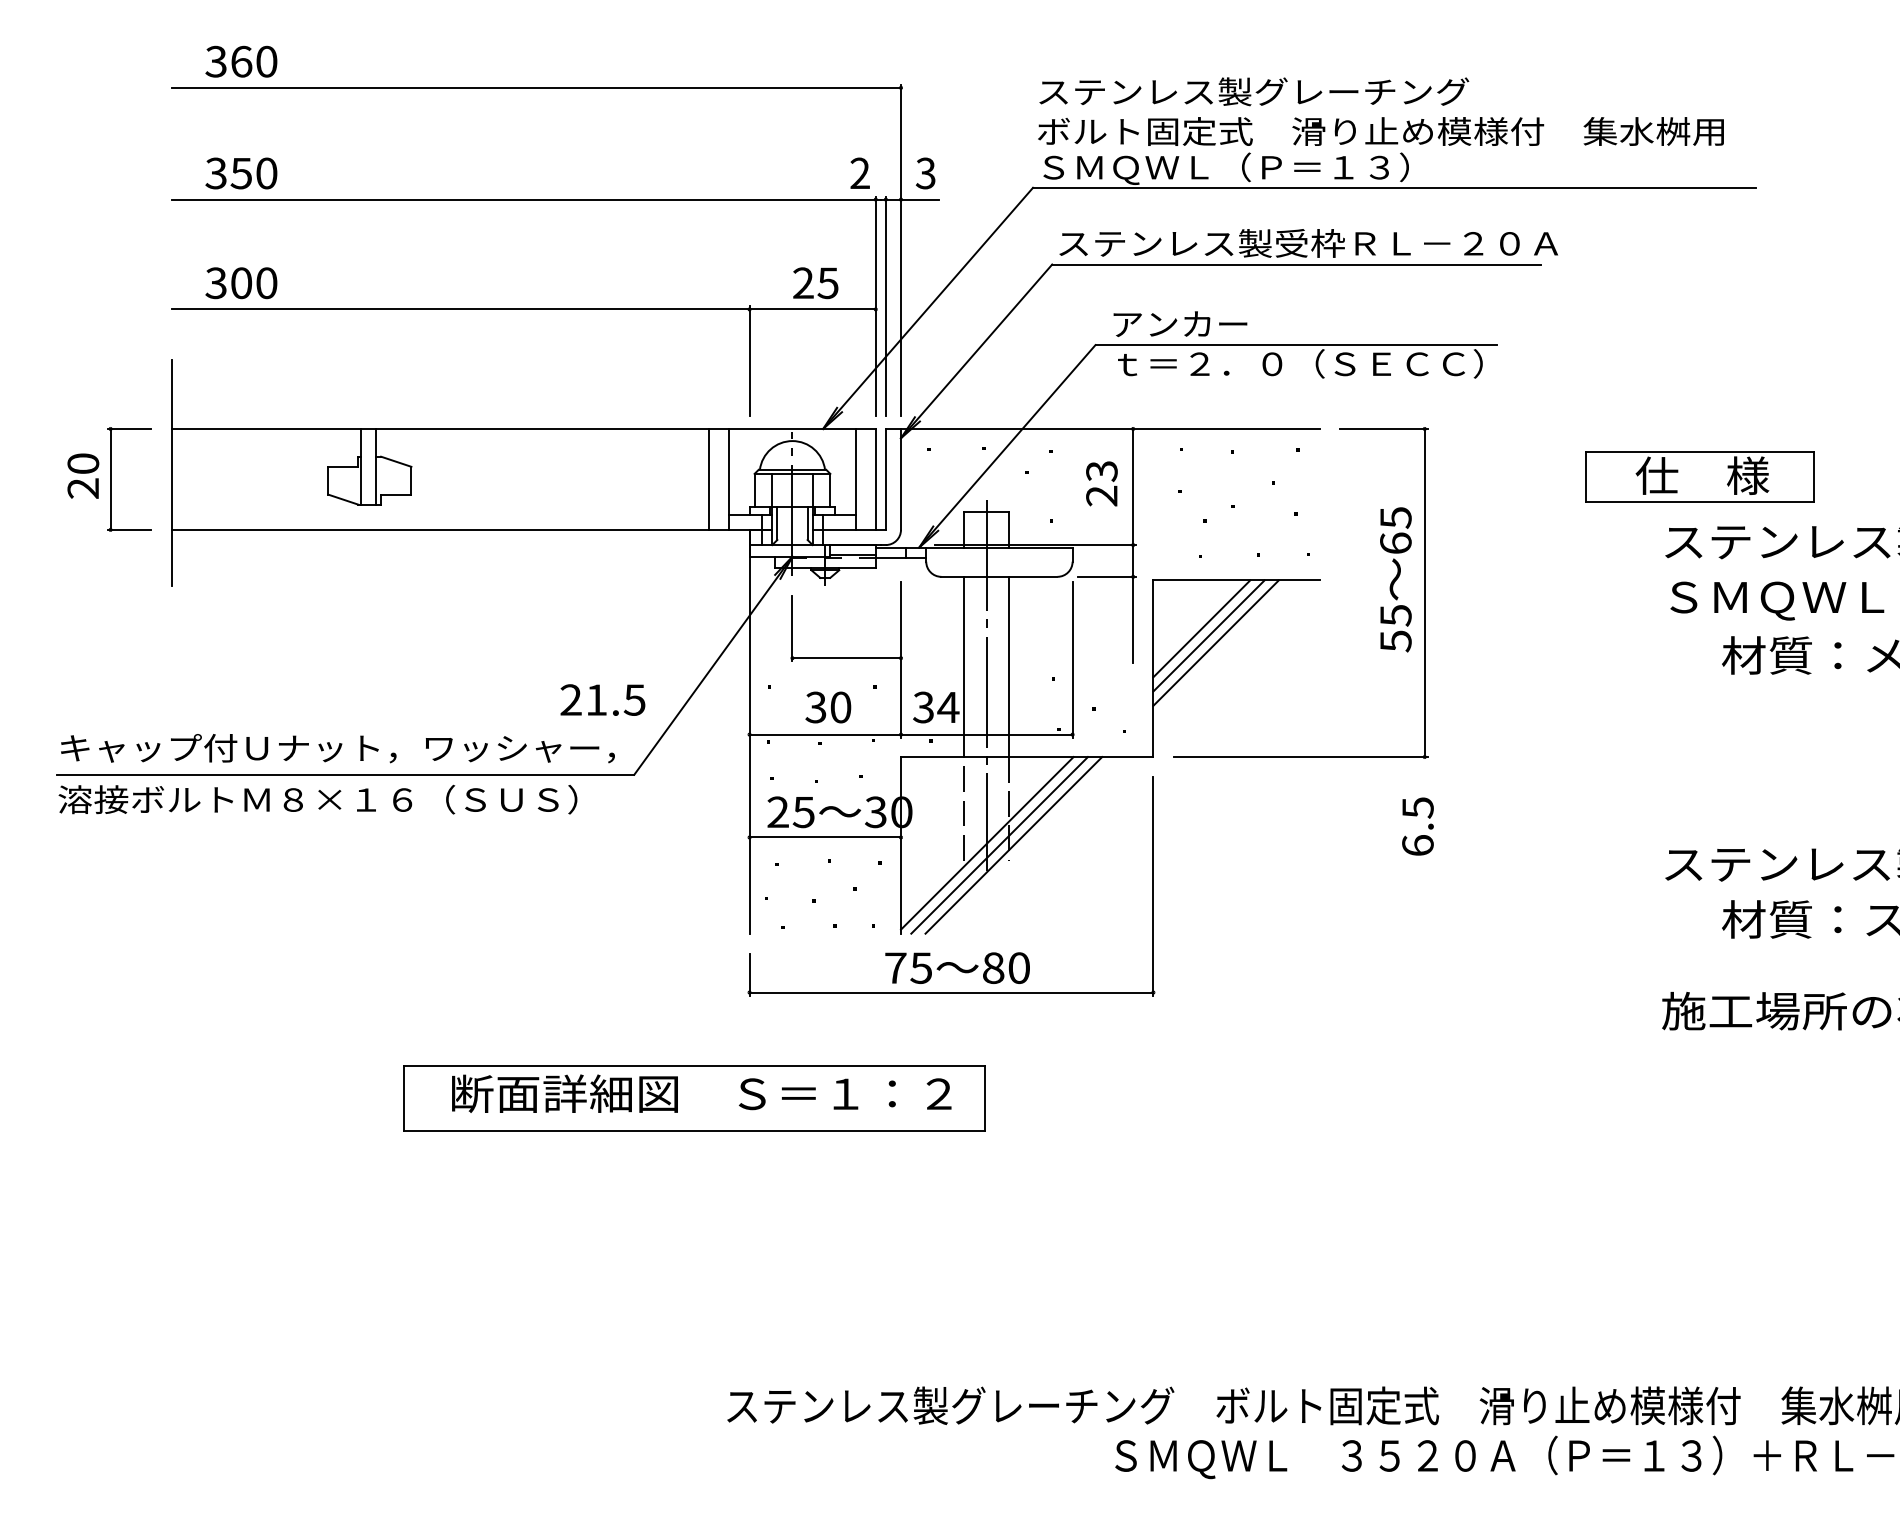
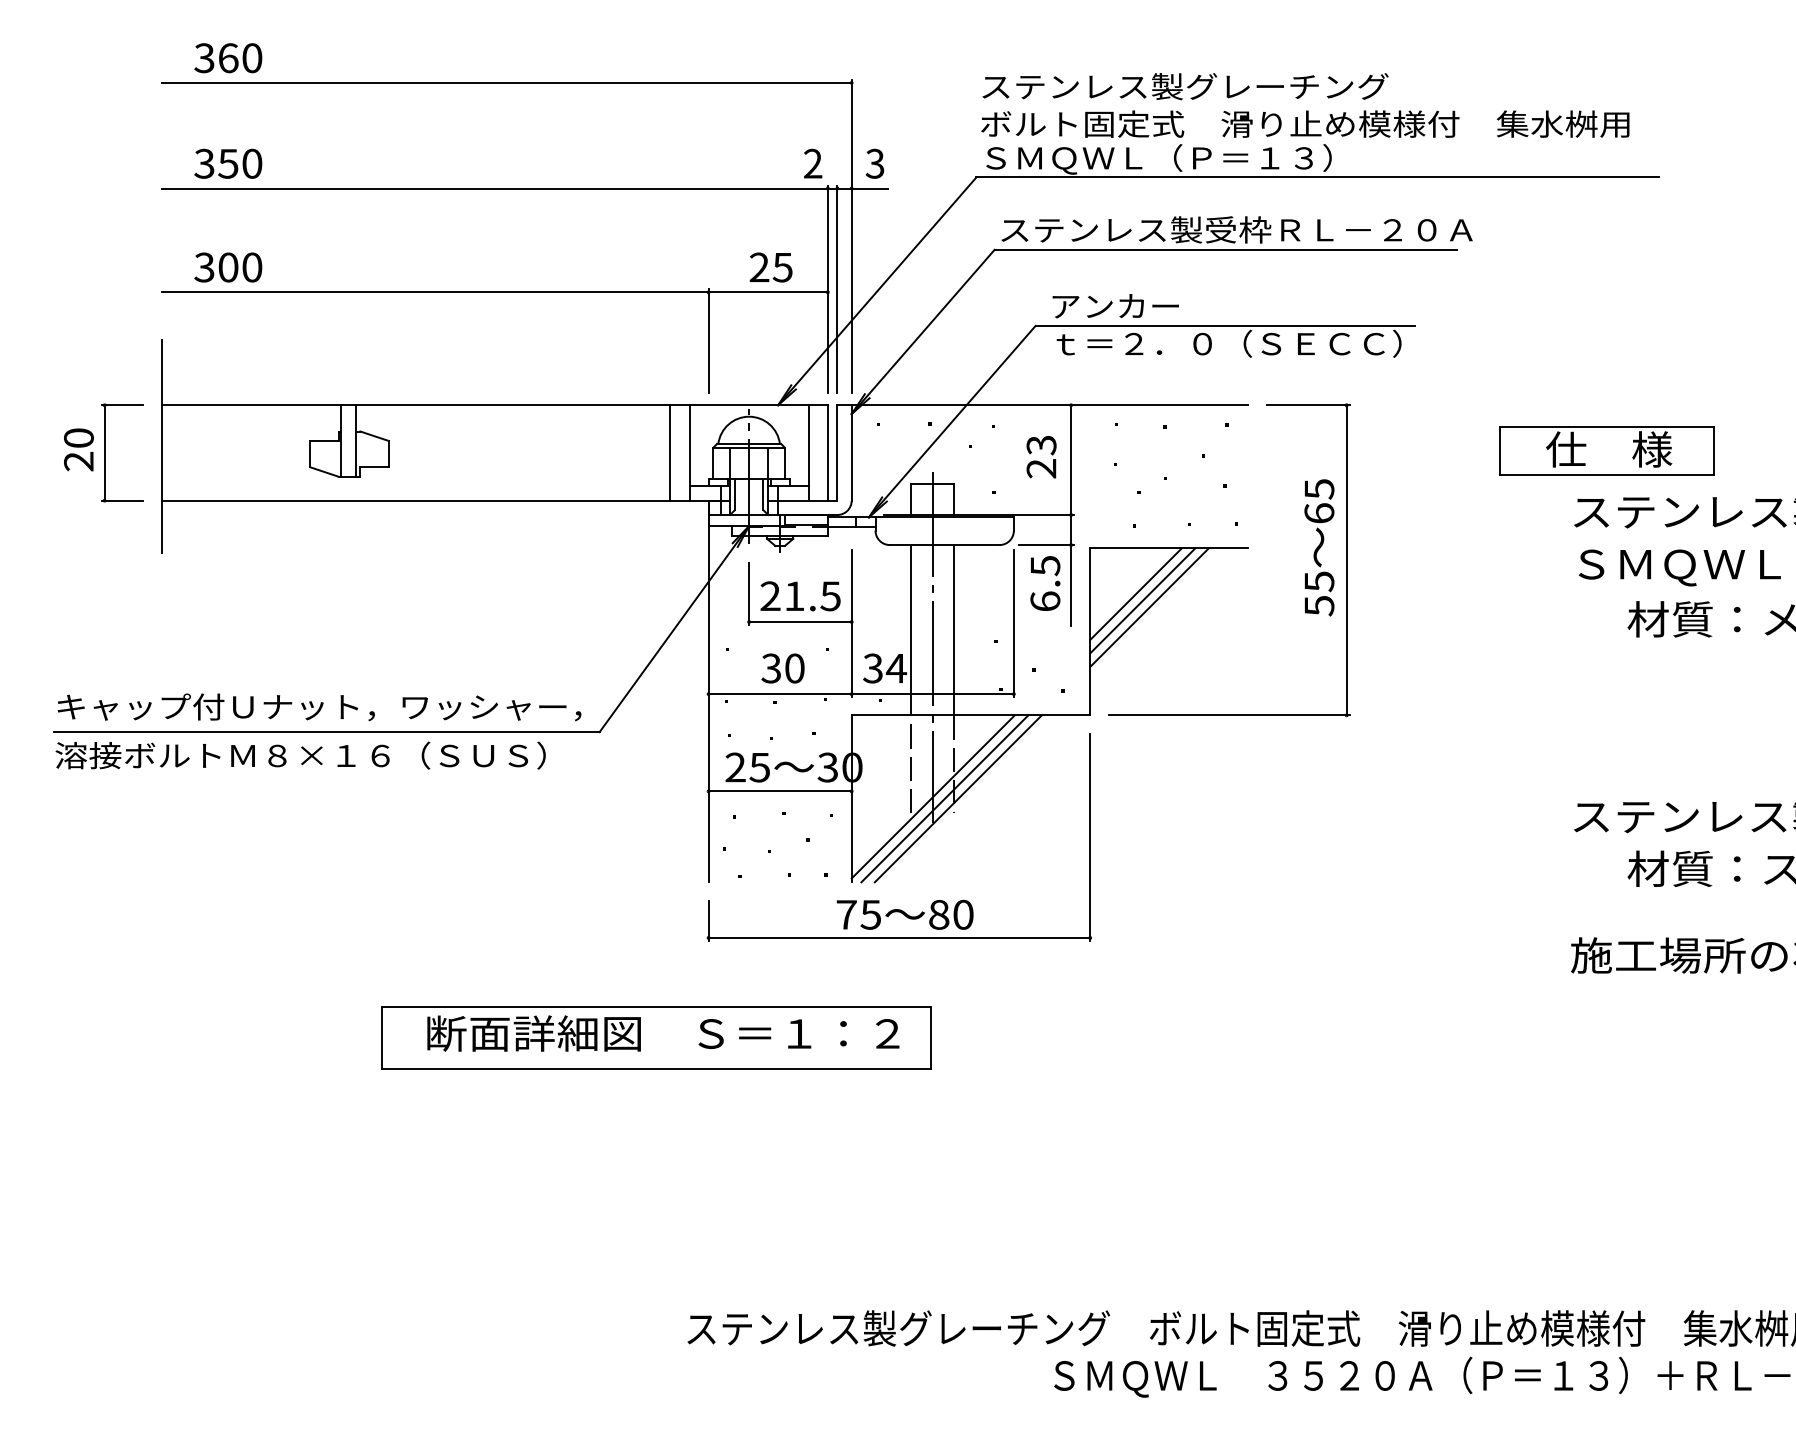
text: (602, 699) -> (800, 595), moved
text: (1417, 826) -> (1044, 583), moved

